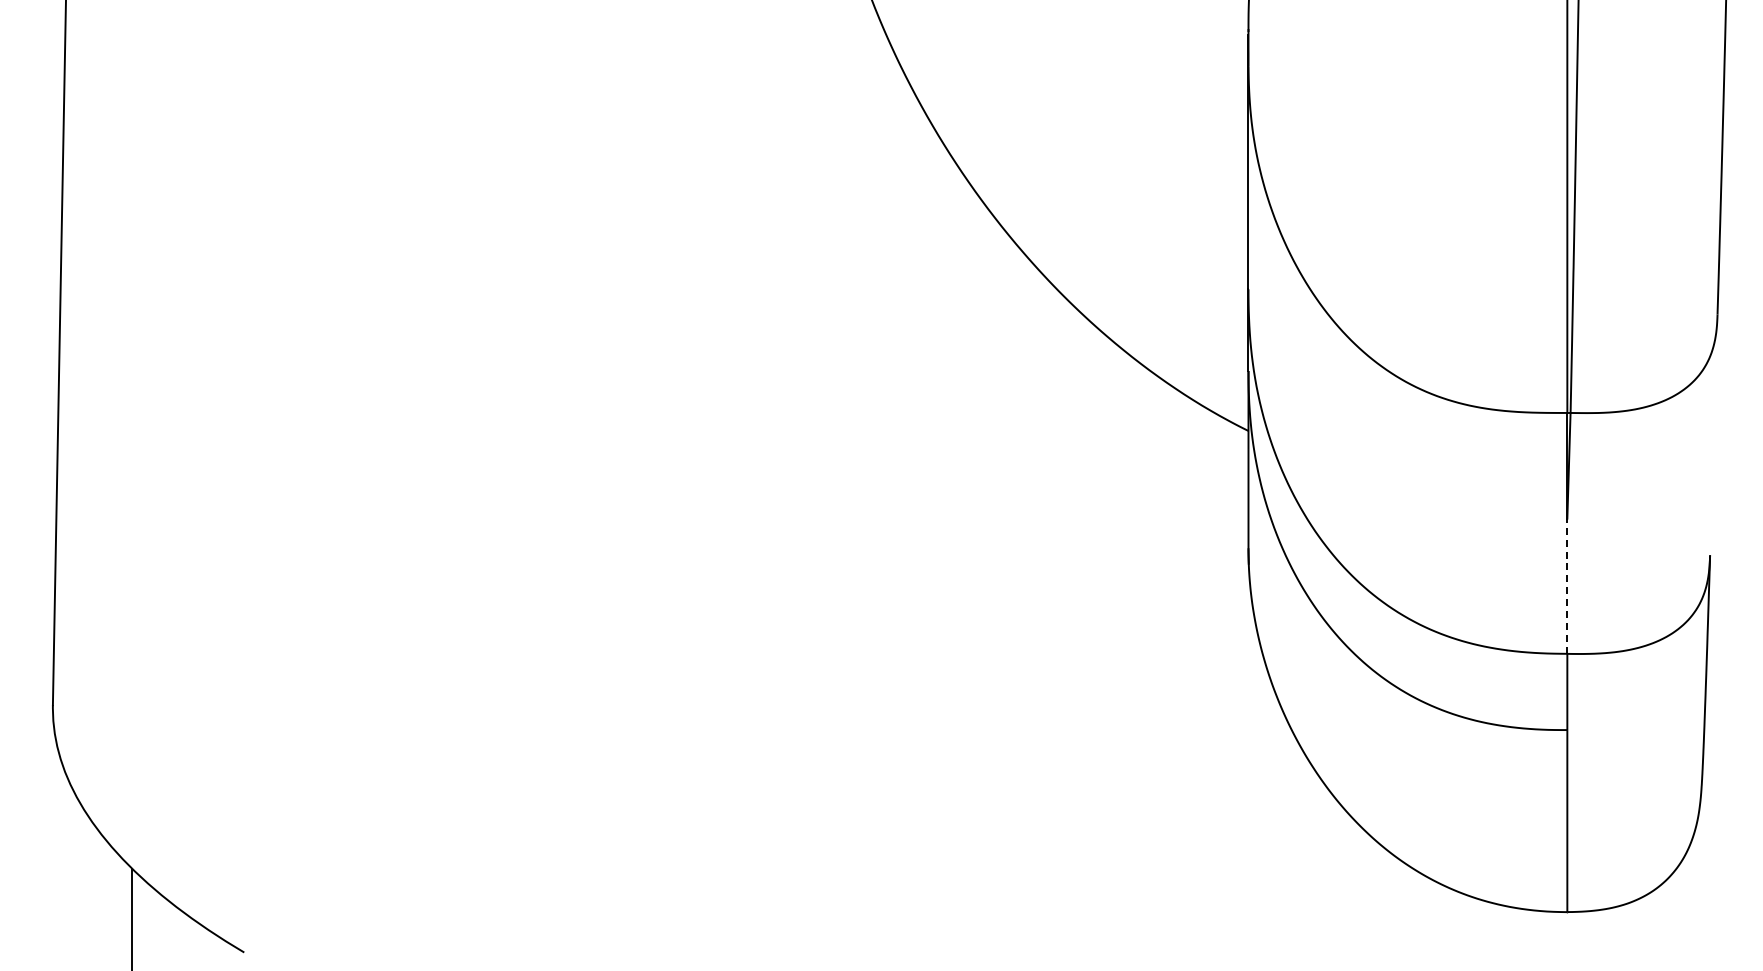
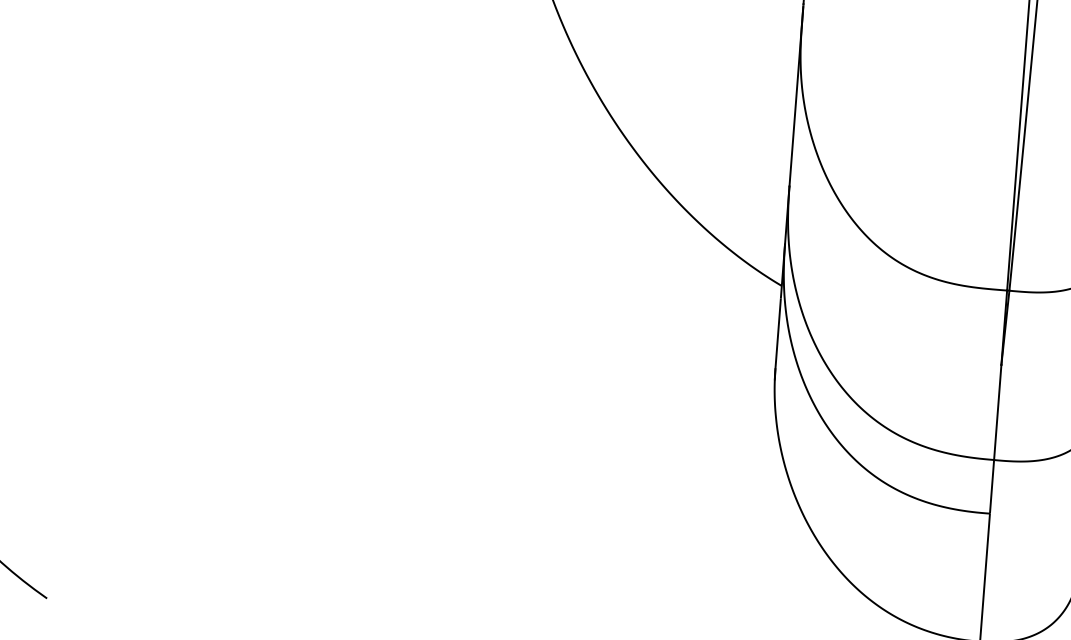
line: (1567, 586) -> (997, 412), dashed -> solid

